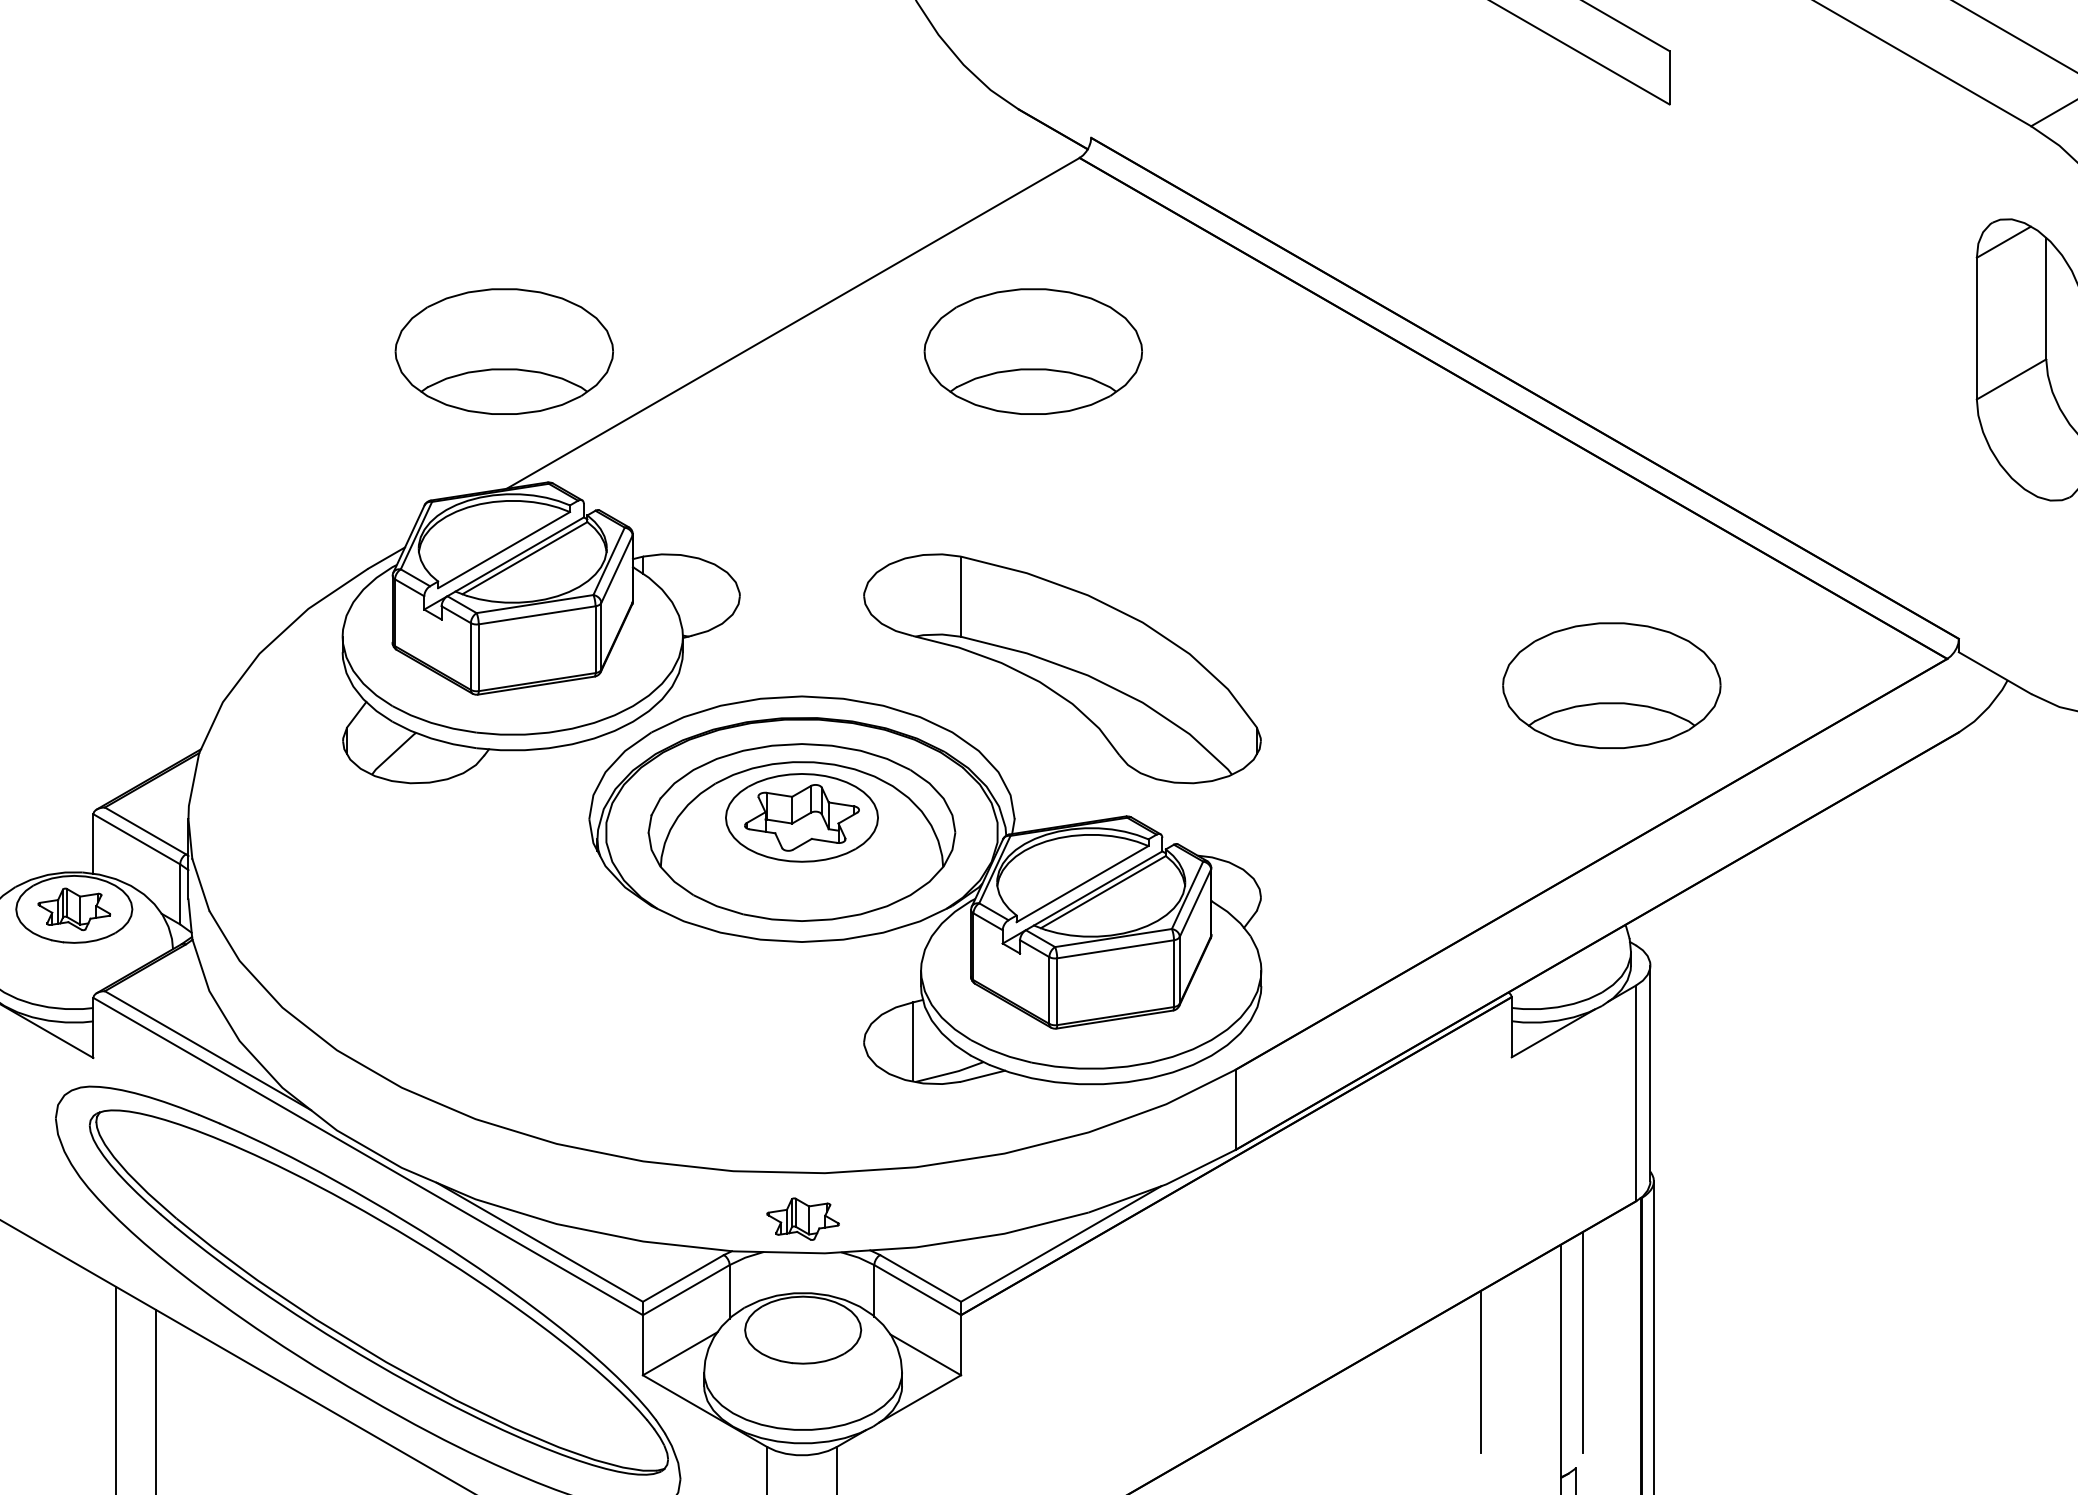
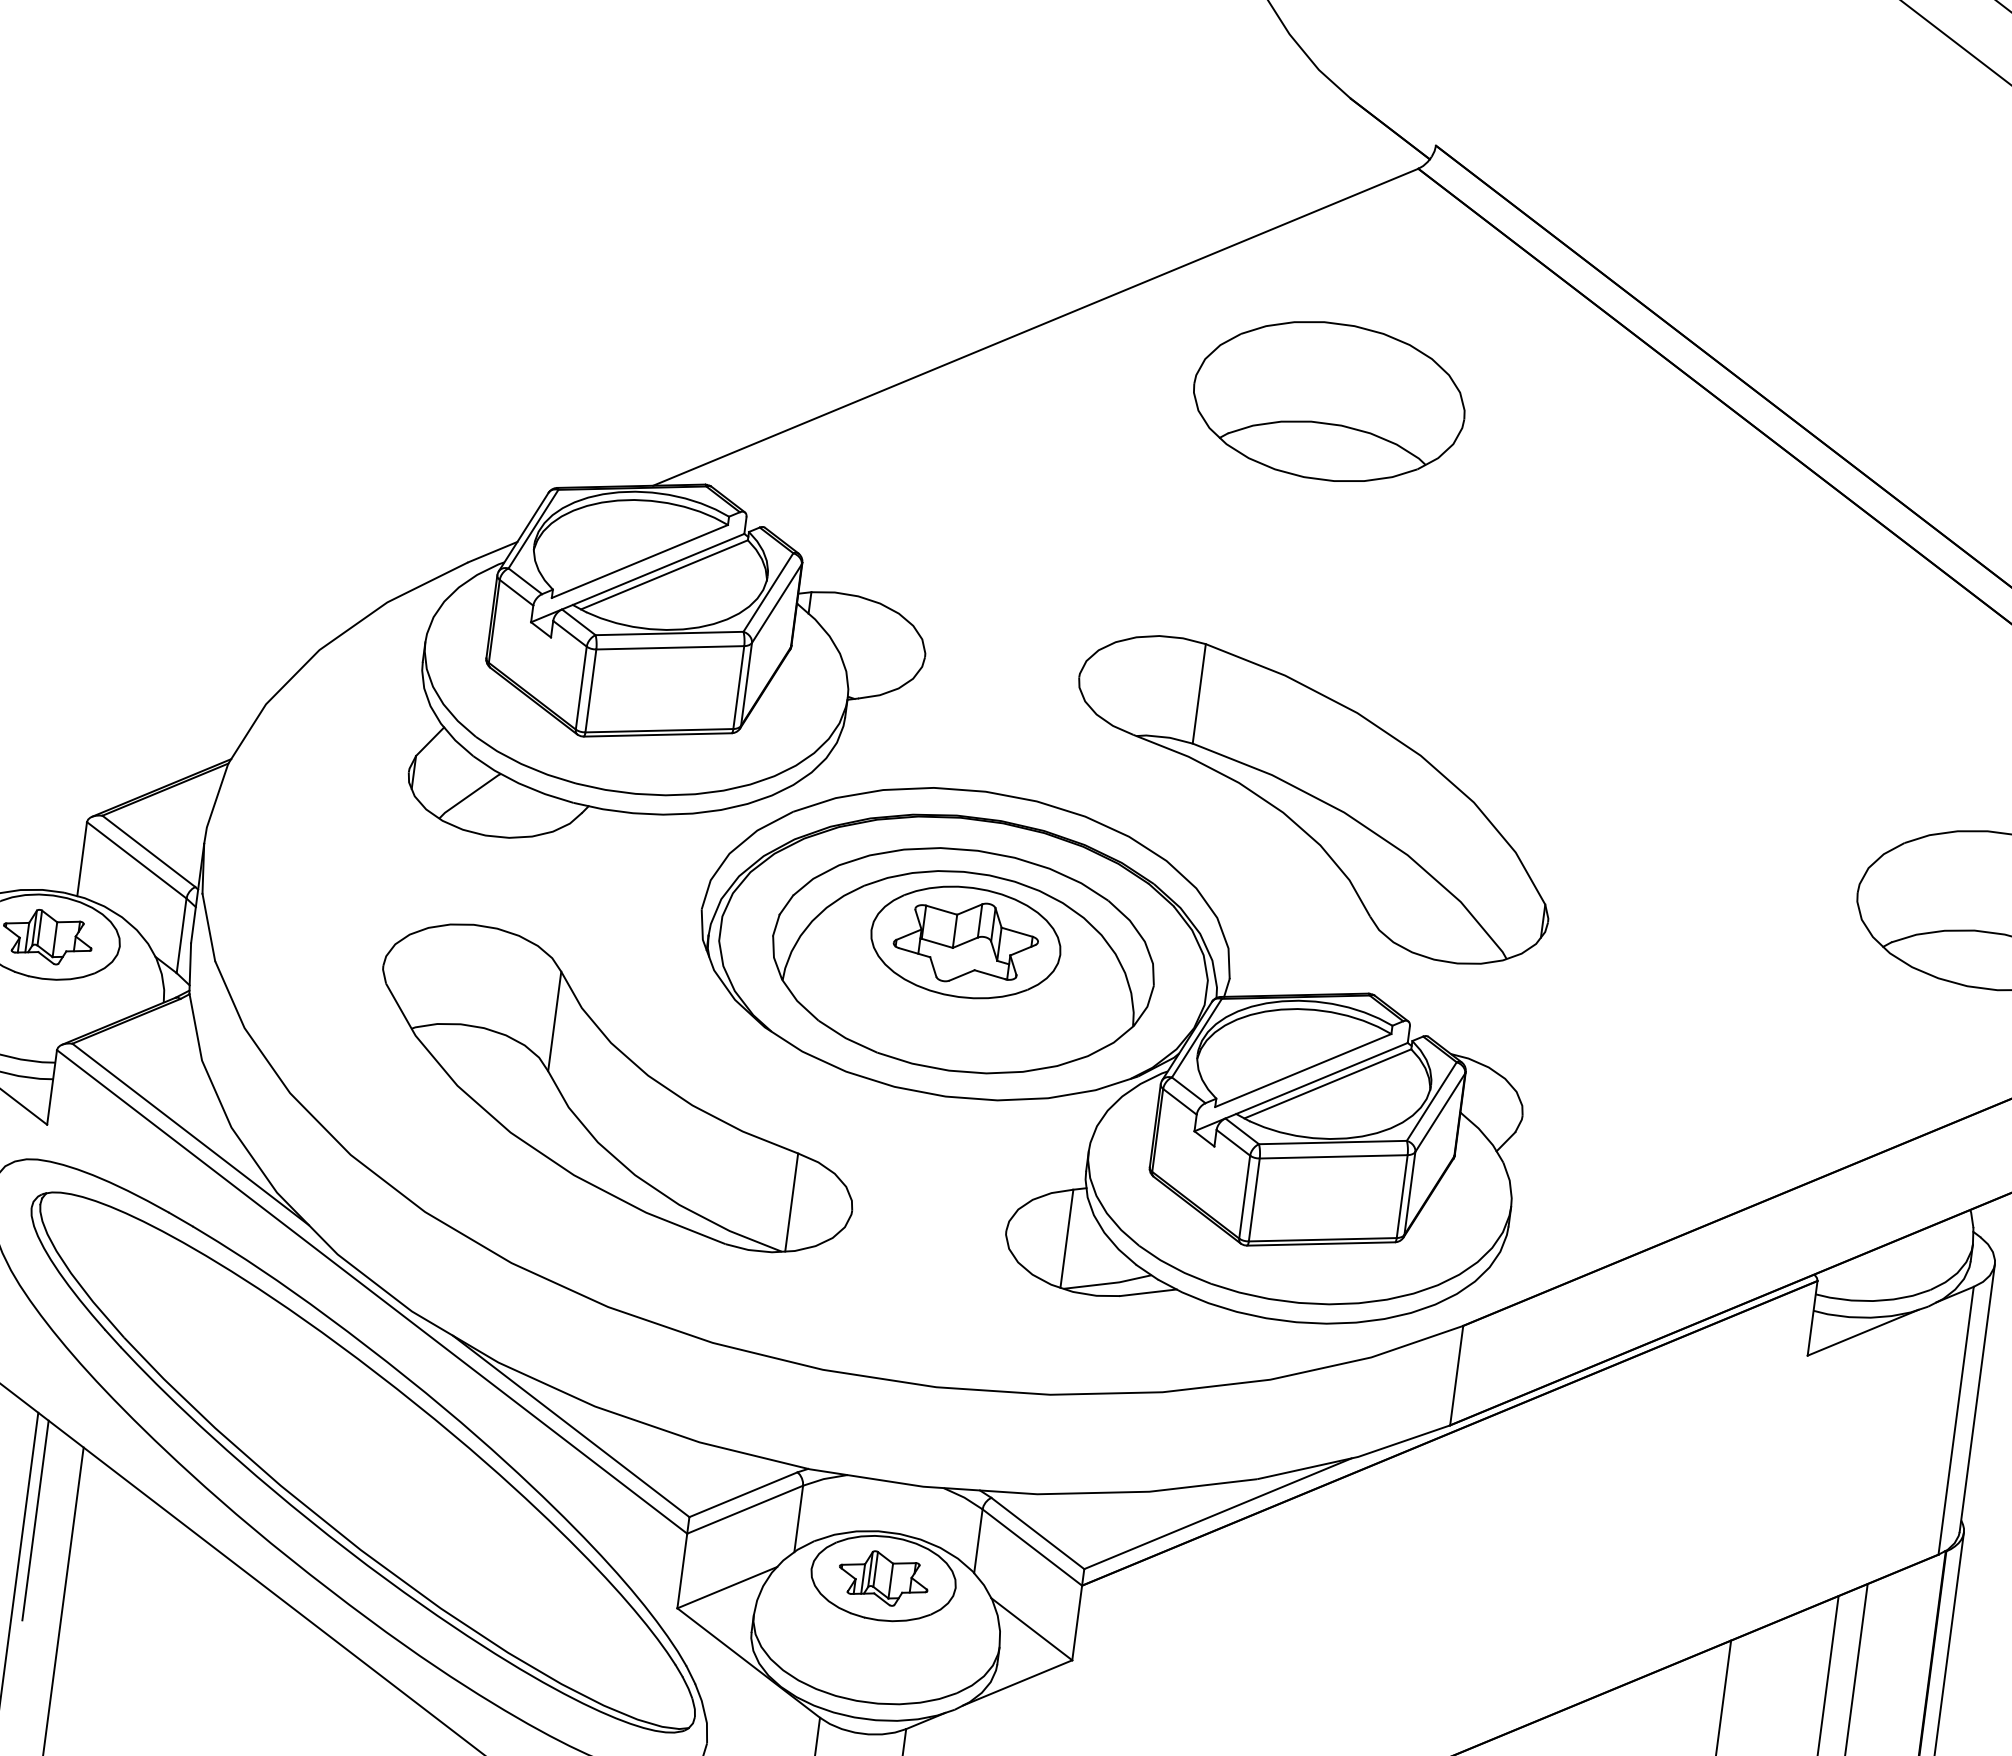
part: (503, 351) -> (671, 314), removed
part: (541, 969) -> (617, 1088), added
part: (802, 1218) -> (882, 1577), moved
line: (125, 1372) -> (35, 1520), added

